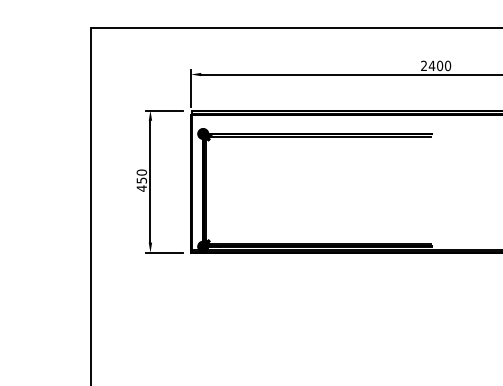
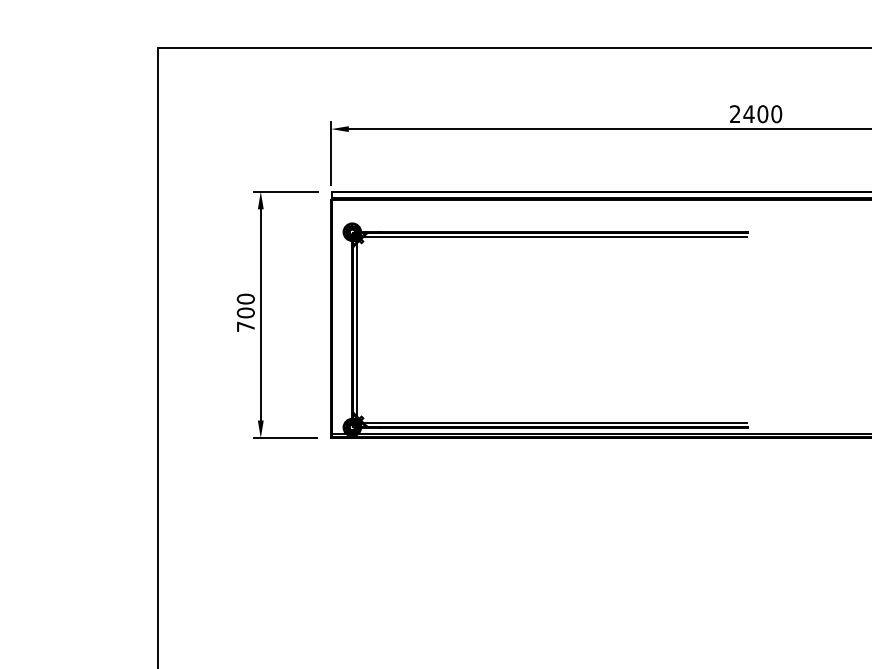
text: (141, 184) -> (245, 319), 450 -> 700

